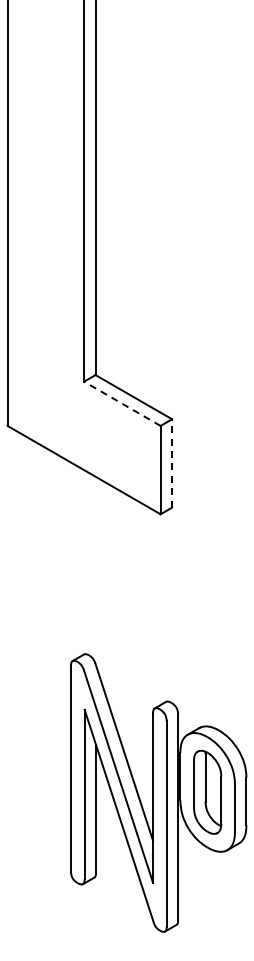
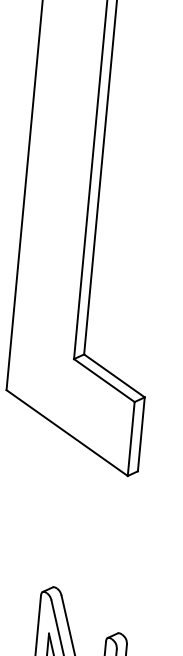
line: (121, 403) -> (103, 380), dashed -> solid
line: (172, 462) -> (141, 433), dashed -> solid

